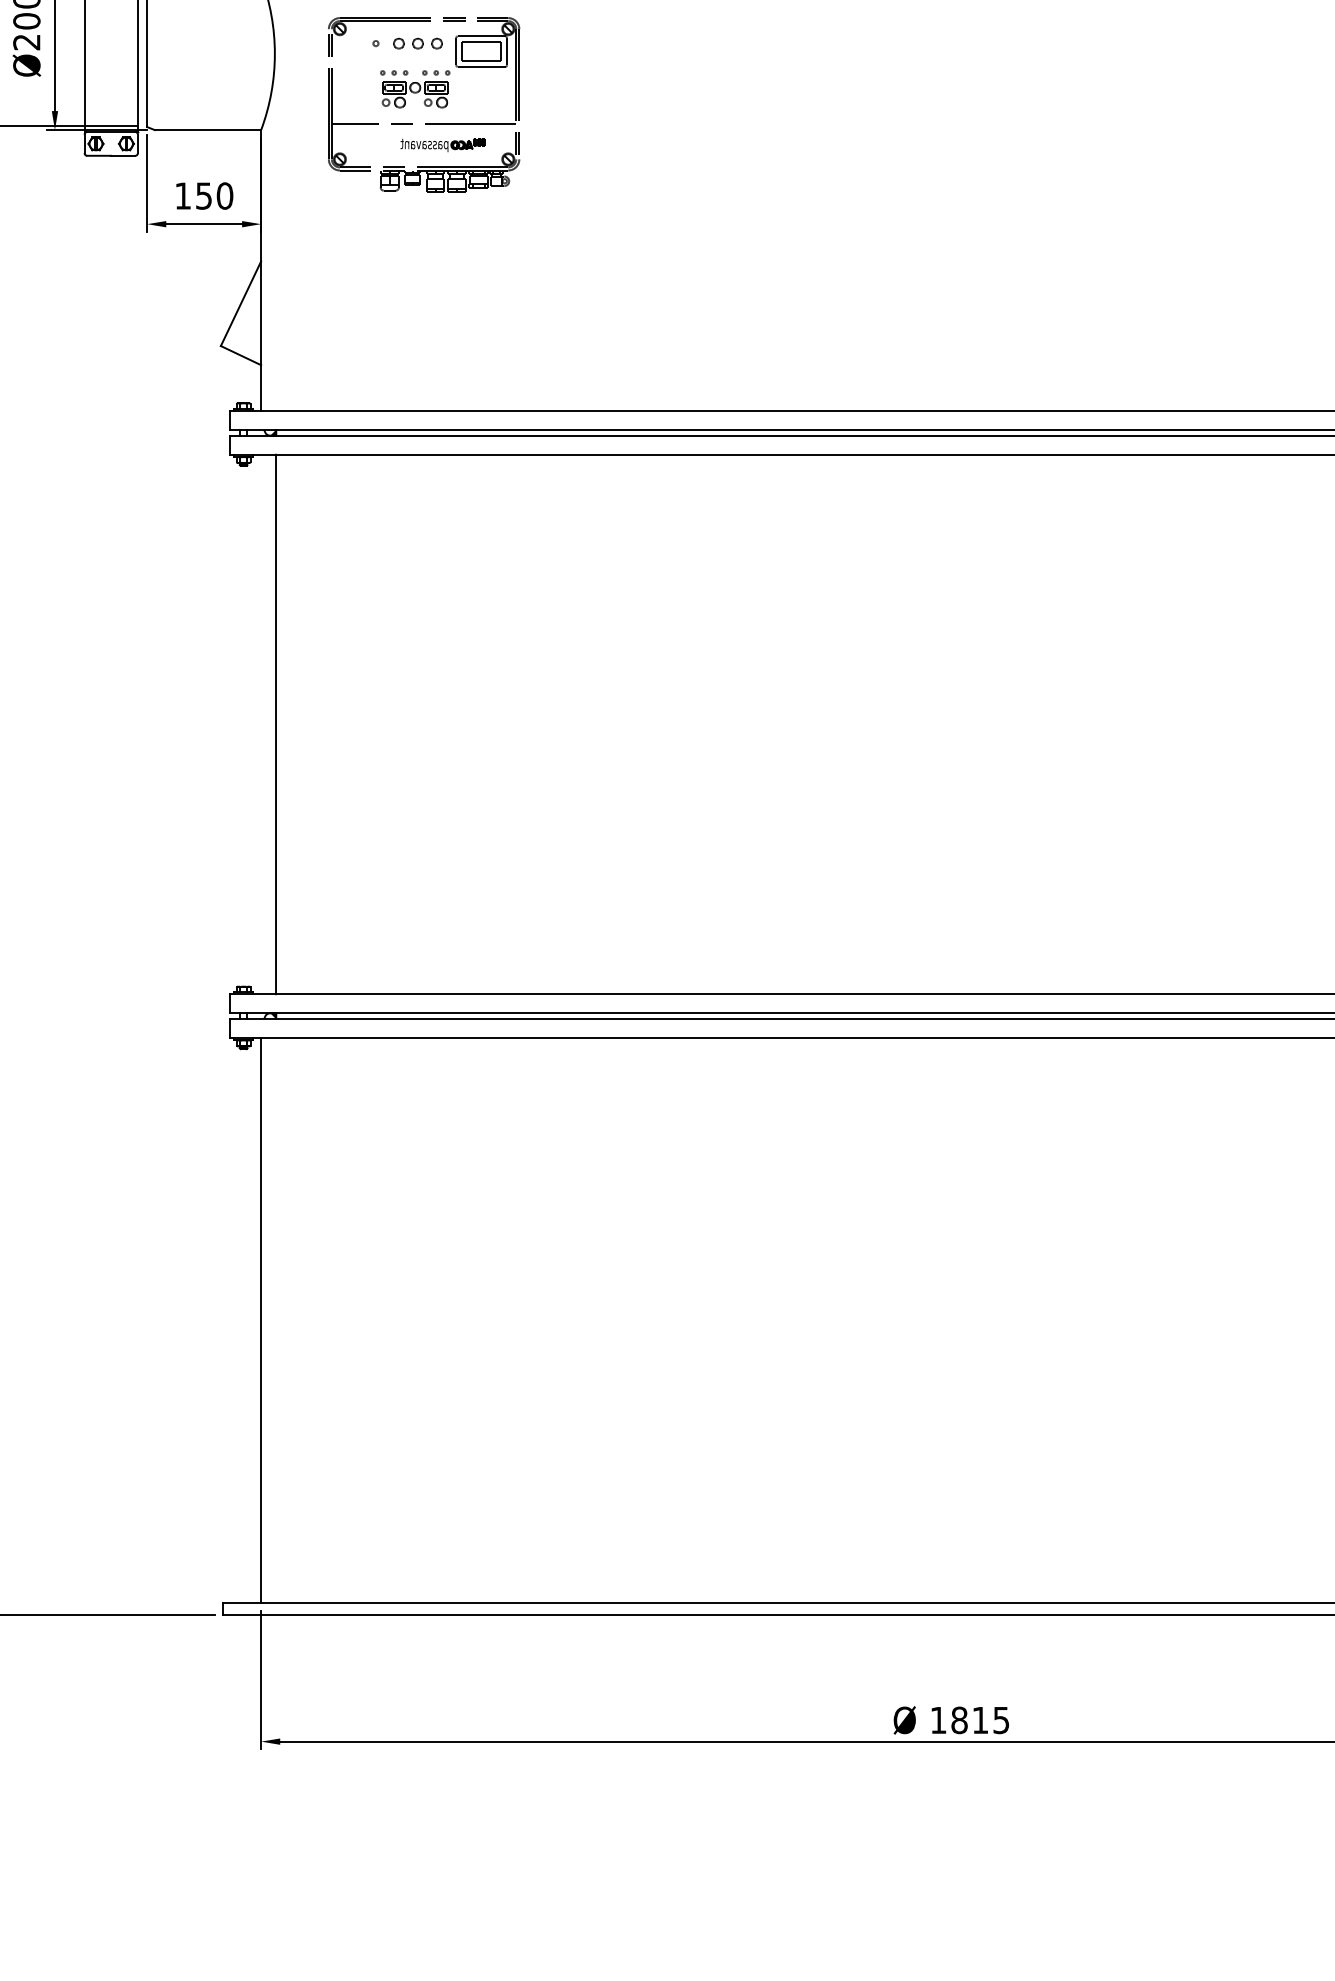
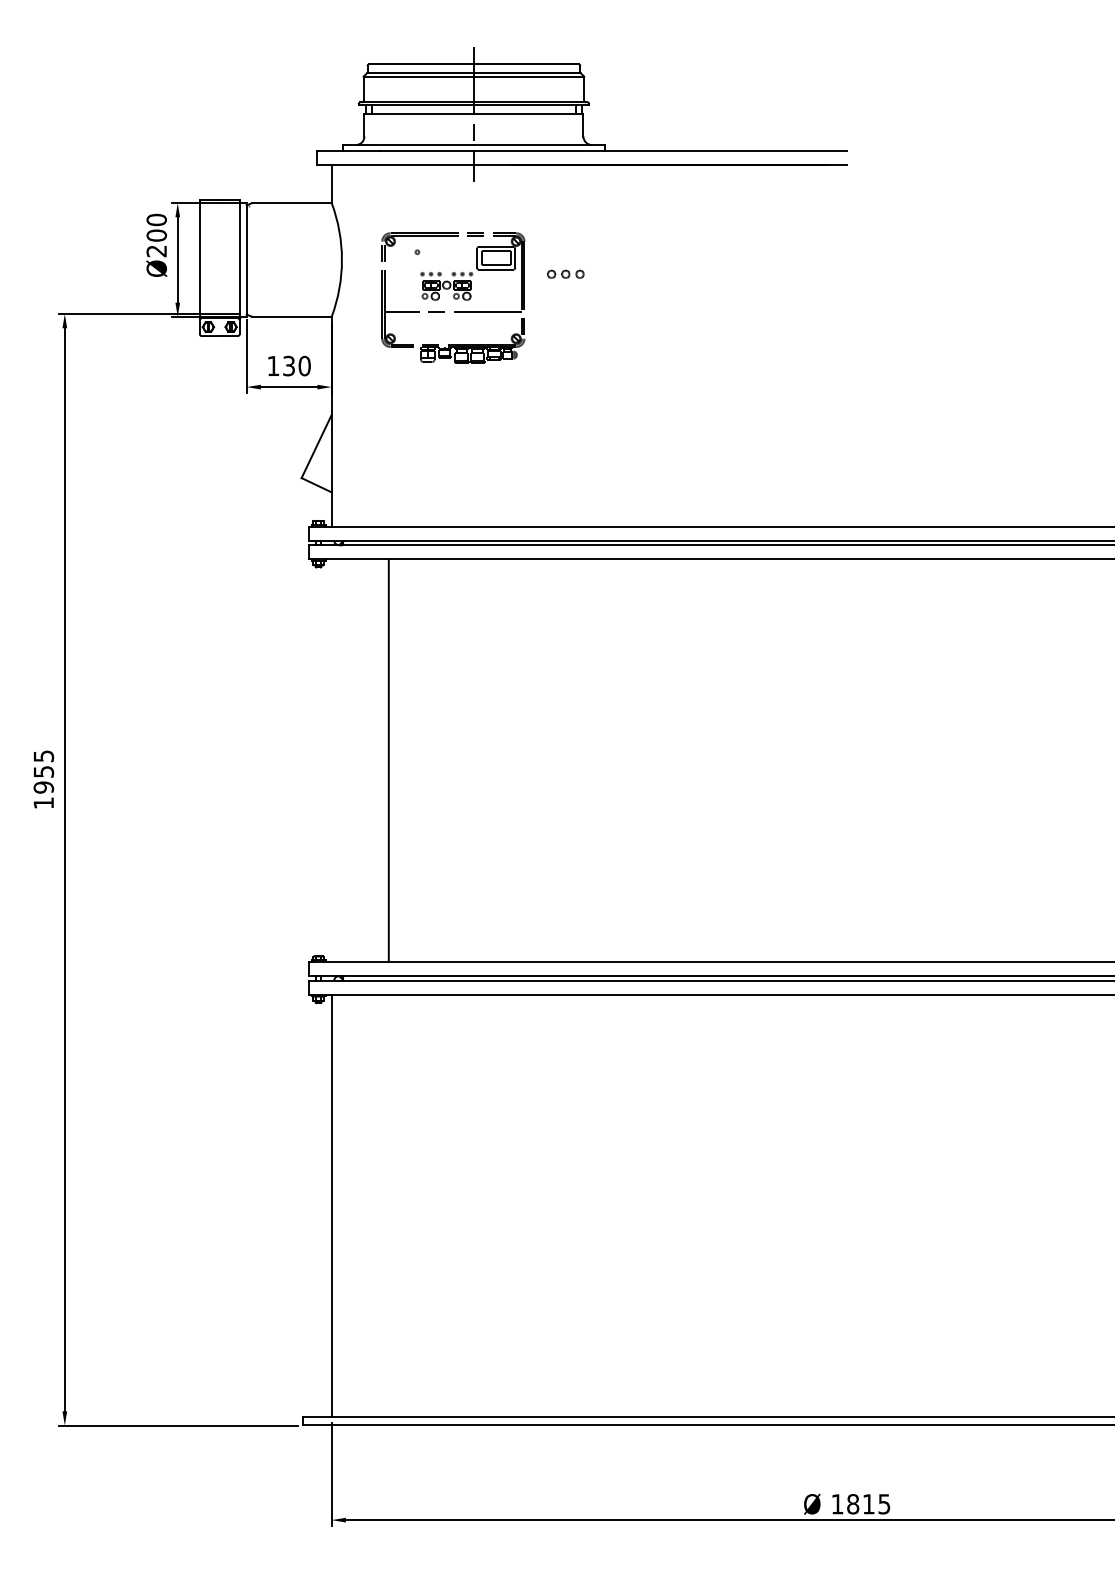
part: (417, 42) -> (565, 273), moved
part: (443, 144) -> (467, 327), removed
text: (203, 195) -> (288, 365), 150 -> 130
line: (275, 724) -> (388, 760), moved

